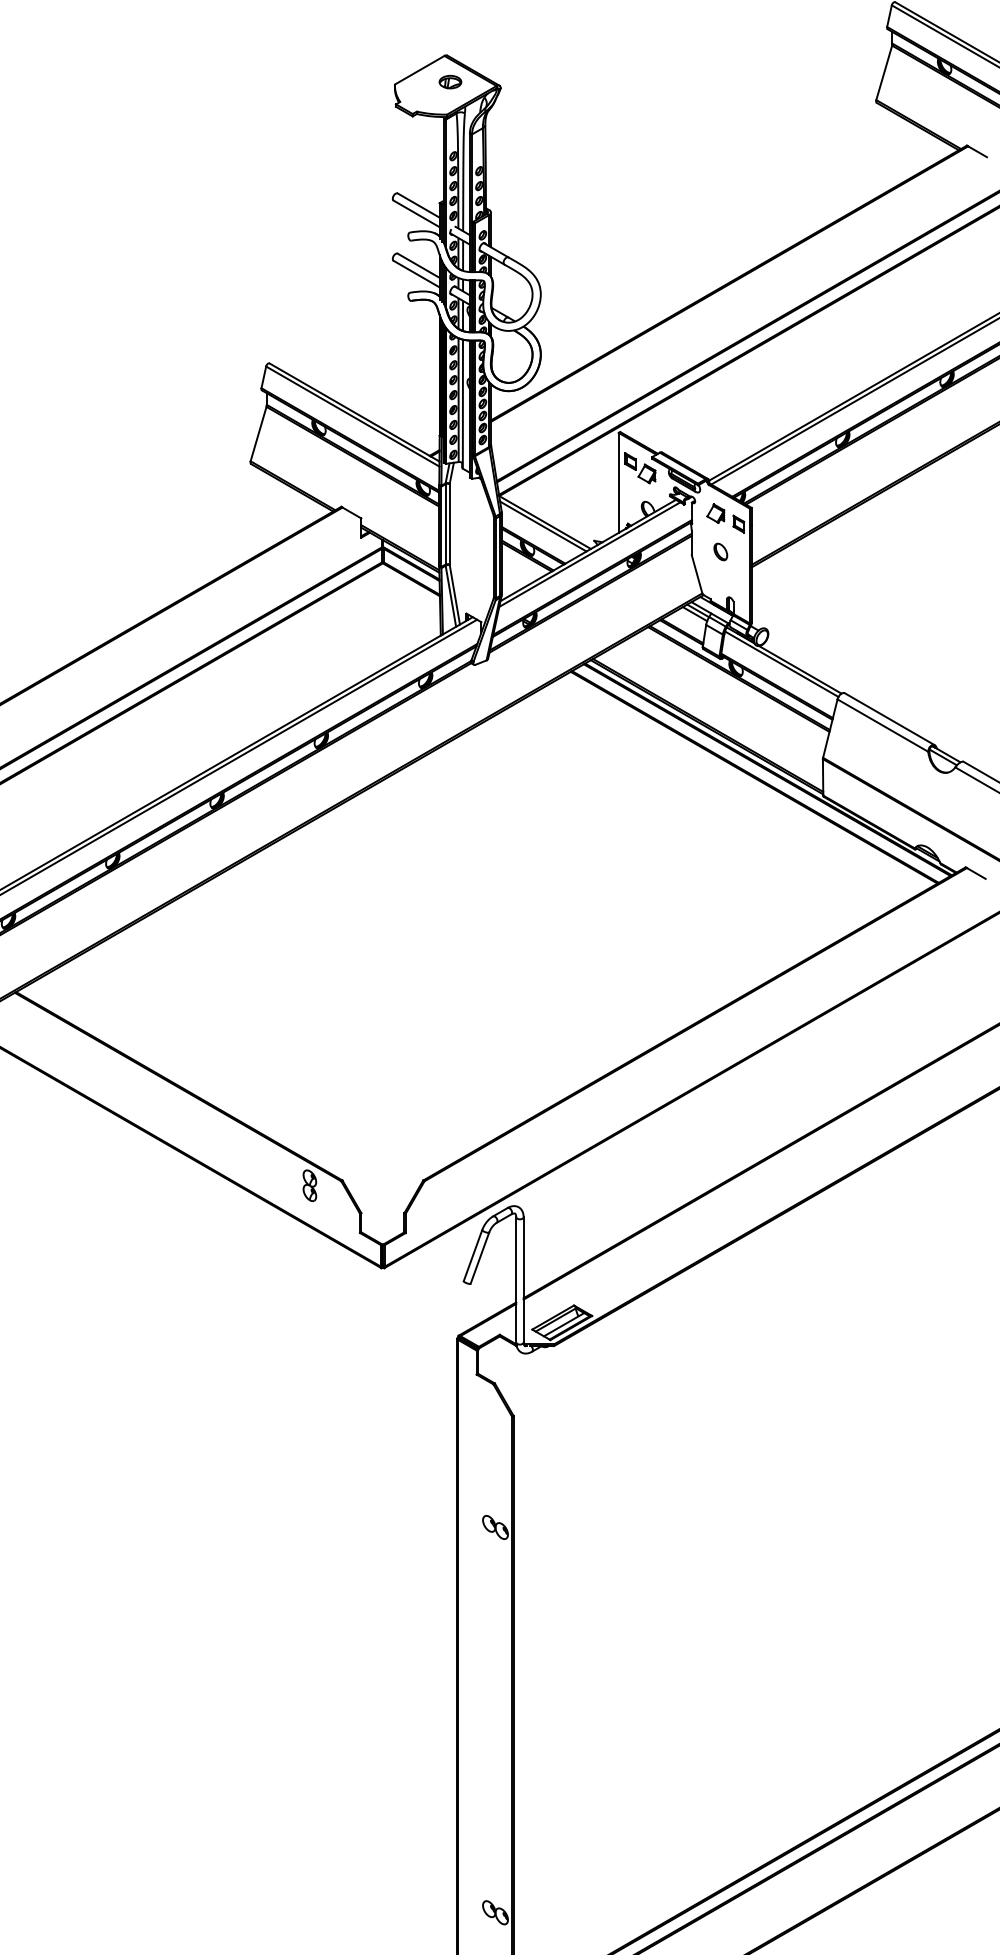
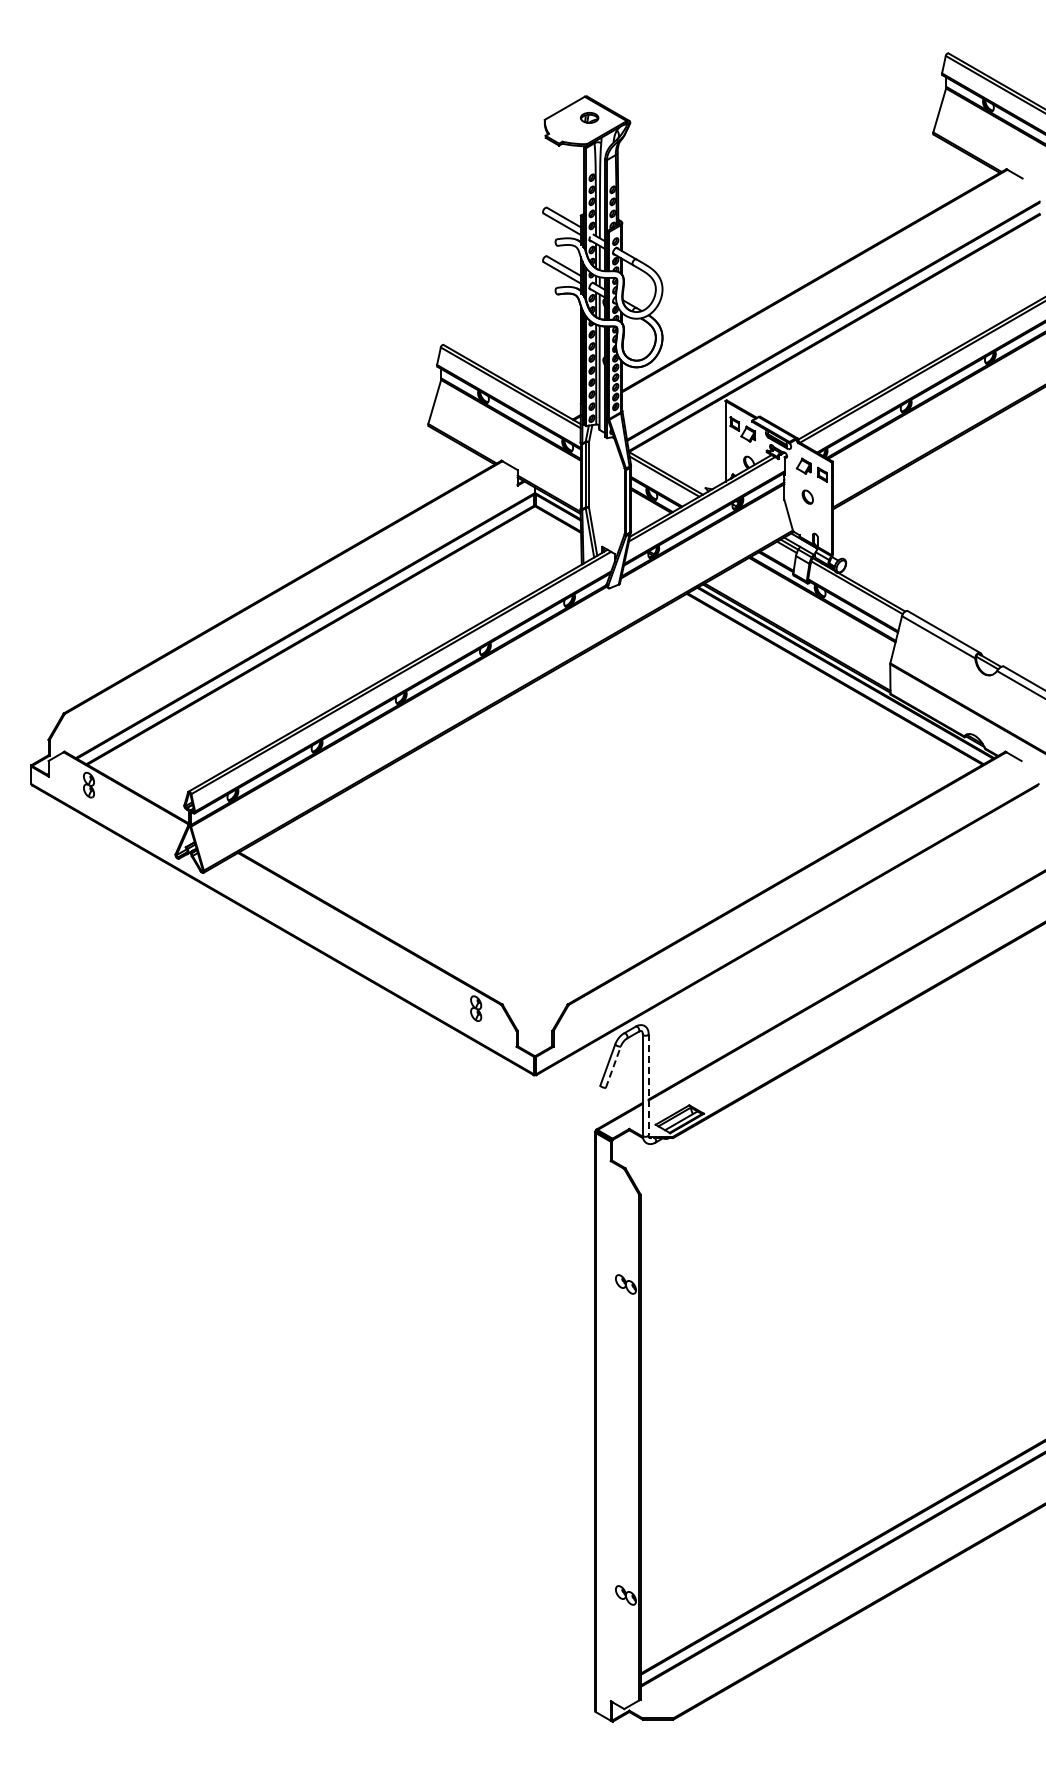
line: (480, 1258) -> (613, 1067), solid -> dashed
line: (523, 1279) -> (648, 1084), solid -> dashed

